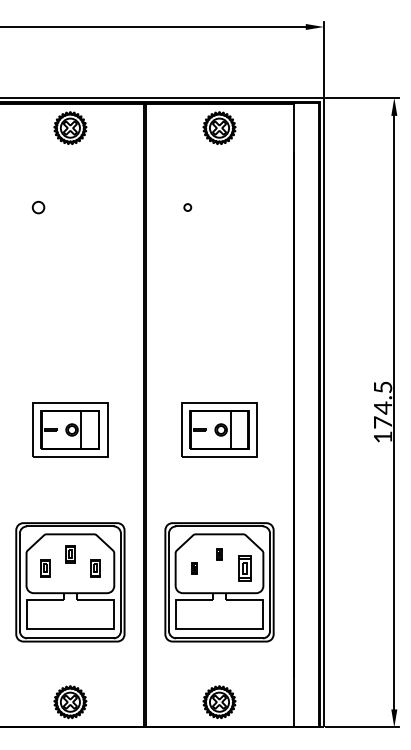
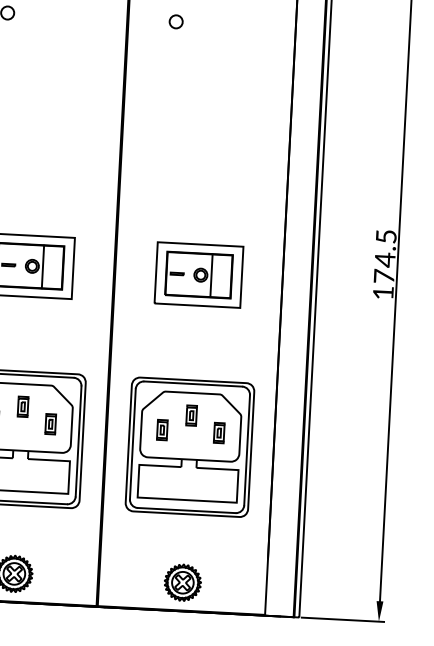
circle: (187, 207) -> (176, 21), size x1.67
part: (219, 554) -> (191, 415), size x1.67
part: (194, 568) -> (162, 430), size x1.67
part: (244, 568) -> (219, 433), size x0.71

